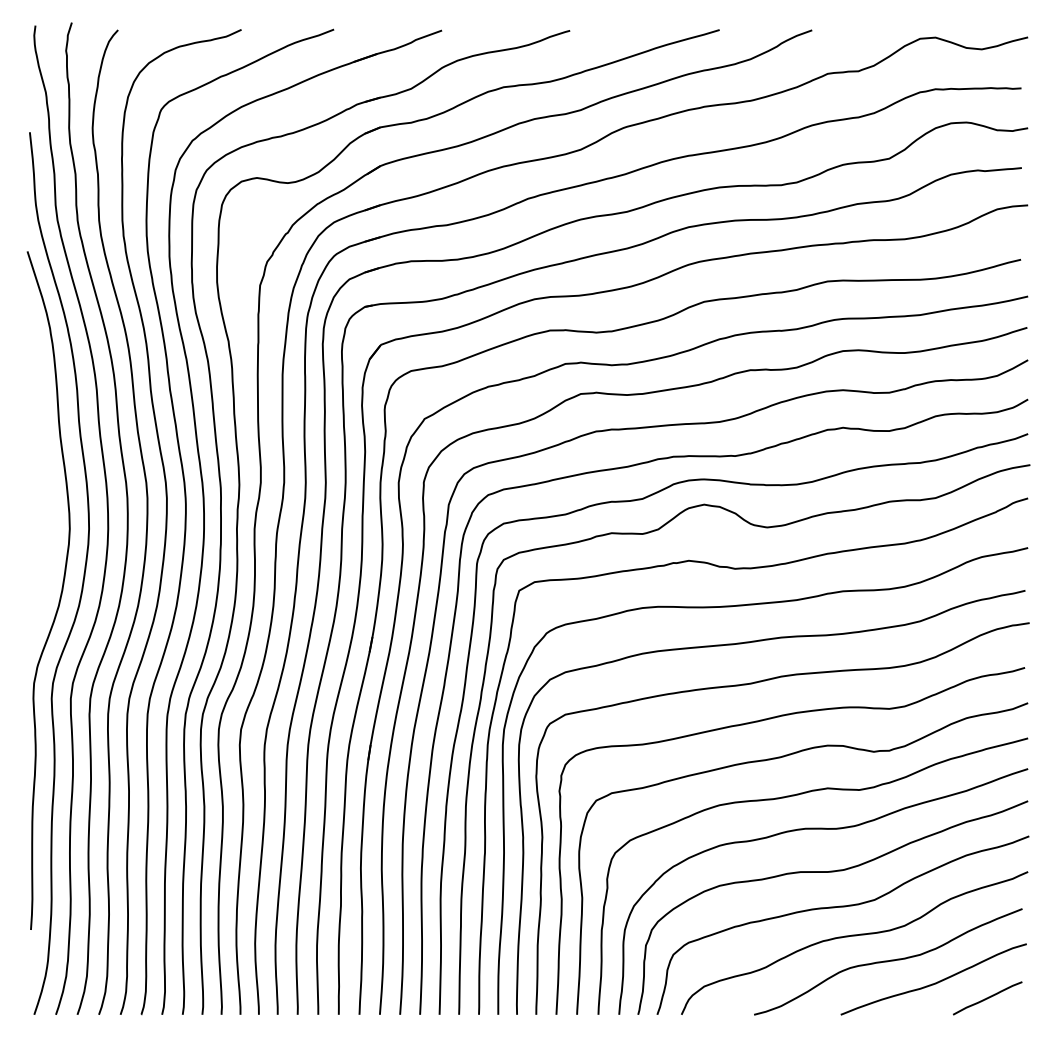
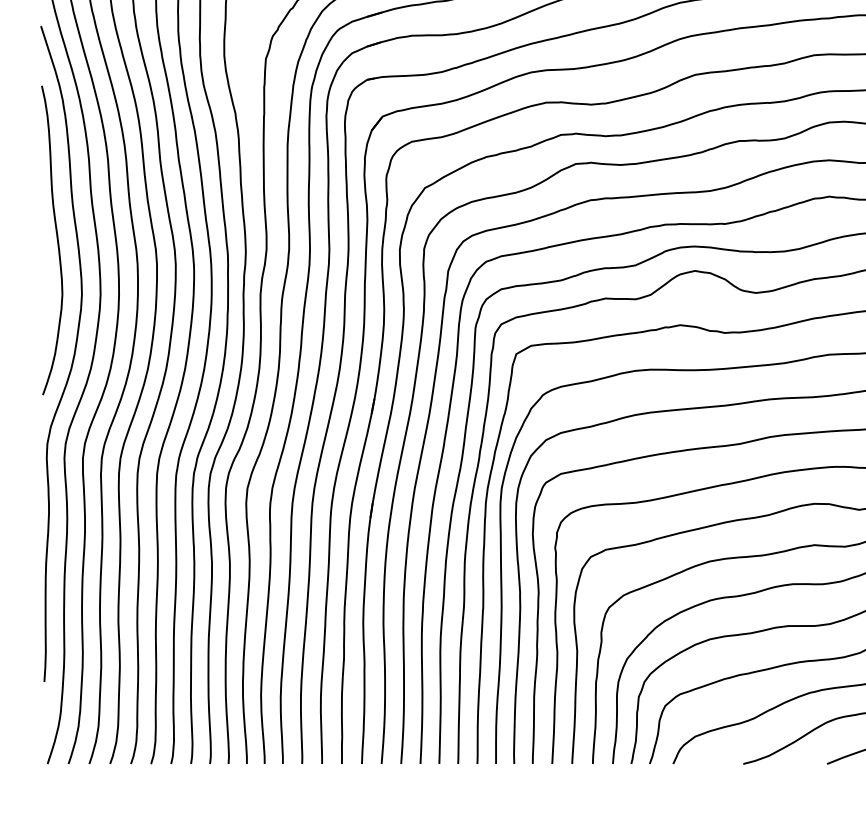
curve: (43, 471) -> (56, 238), added

